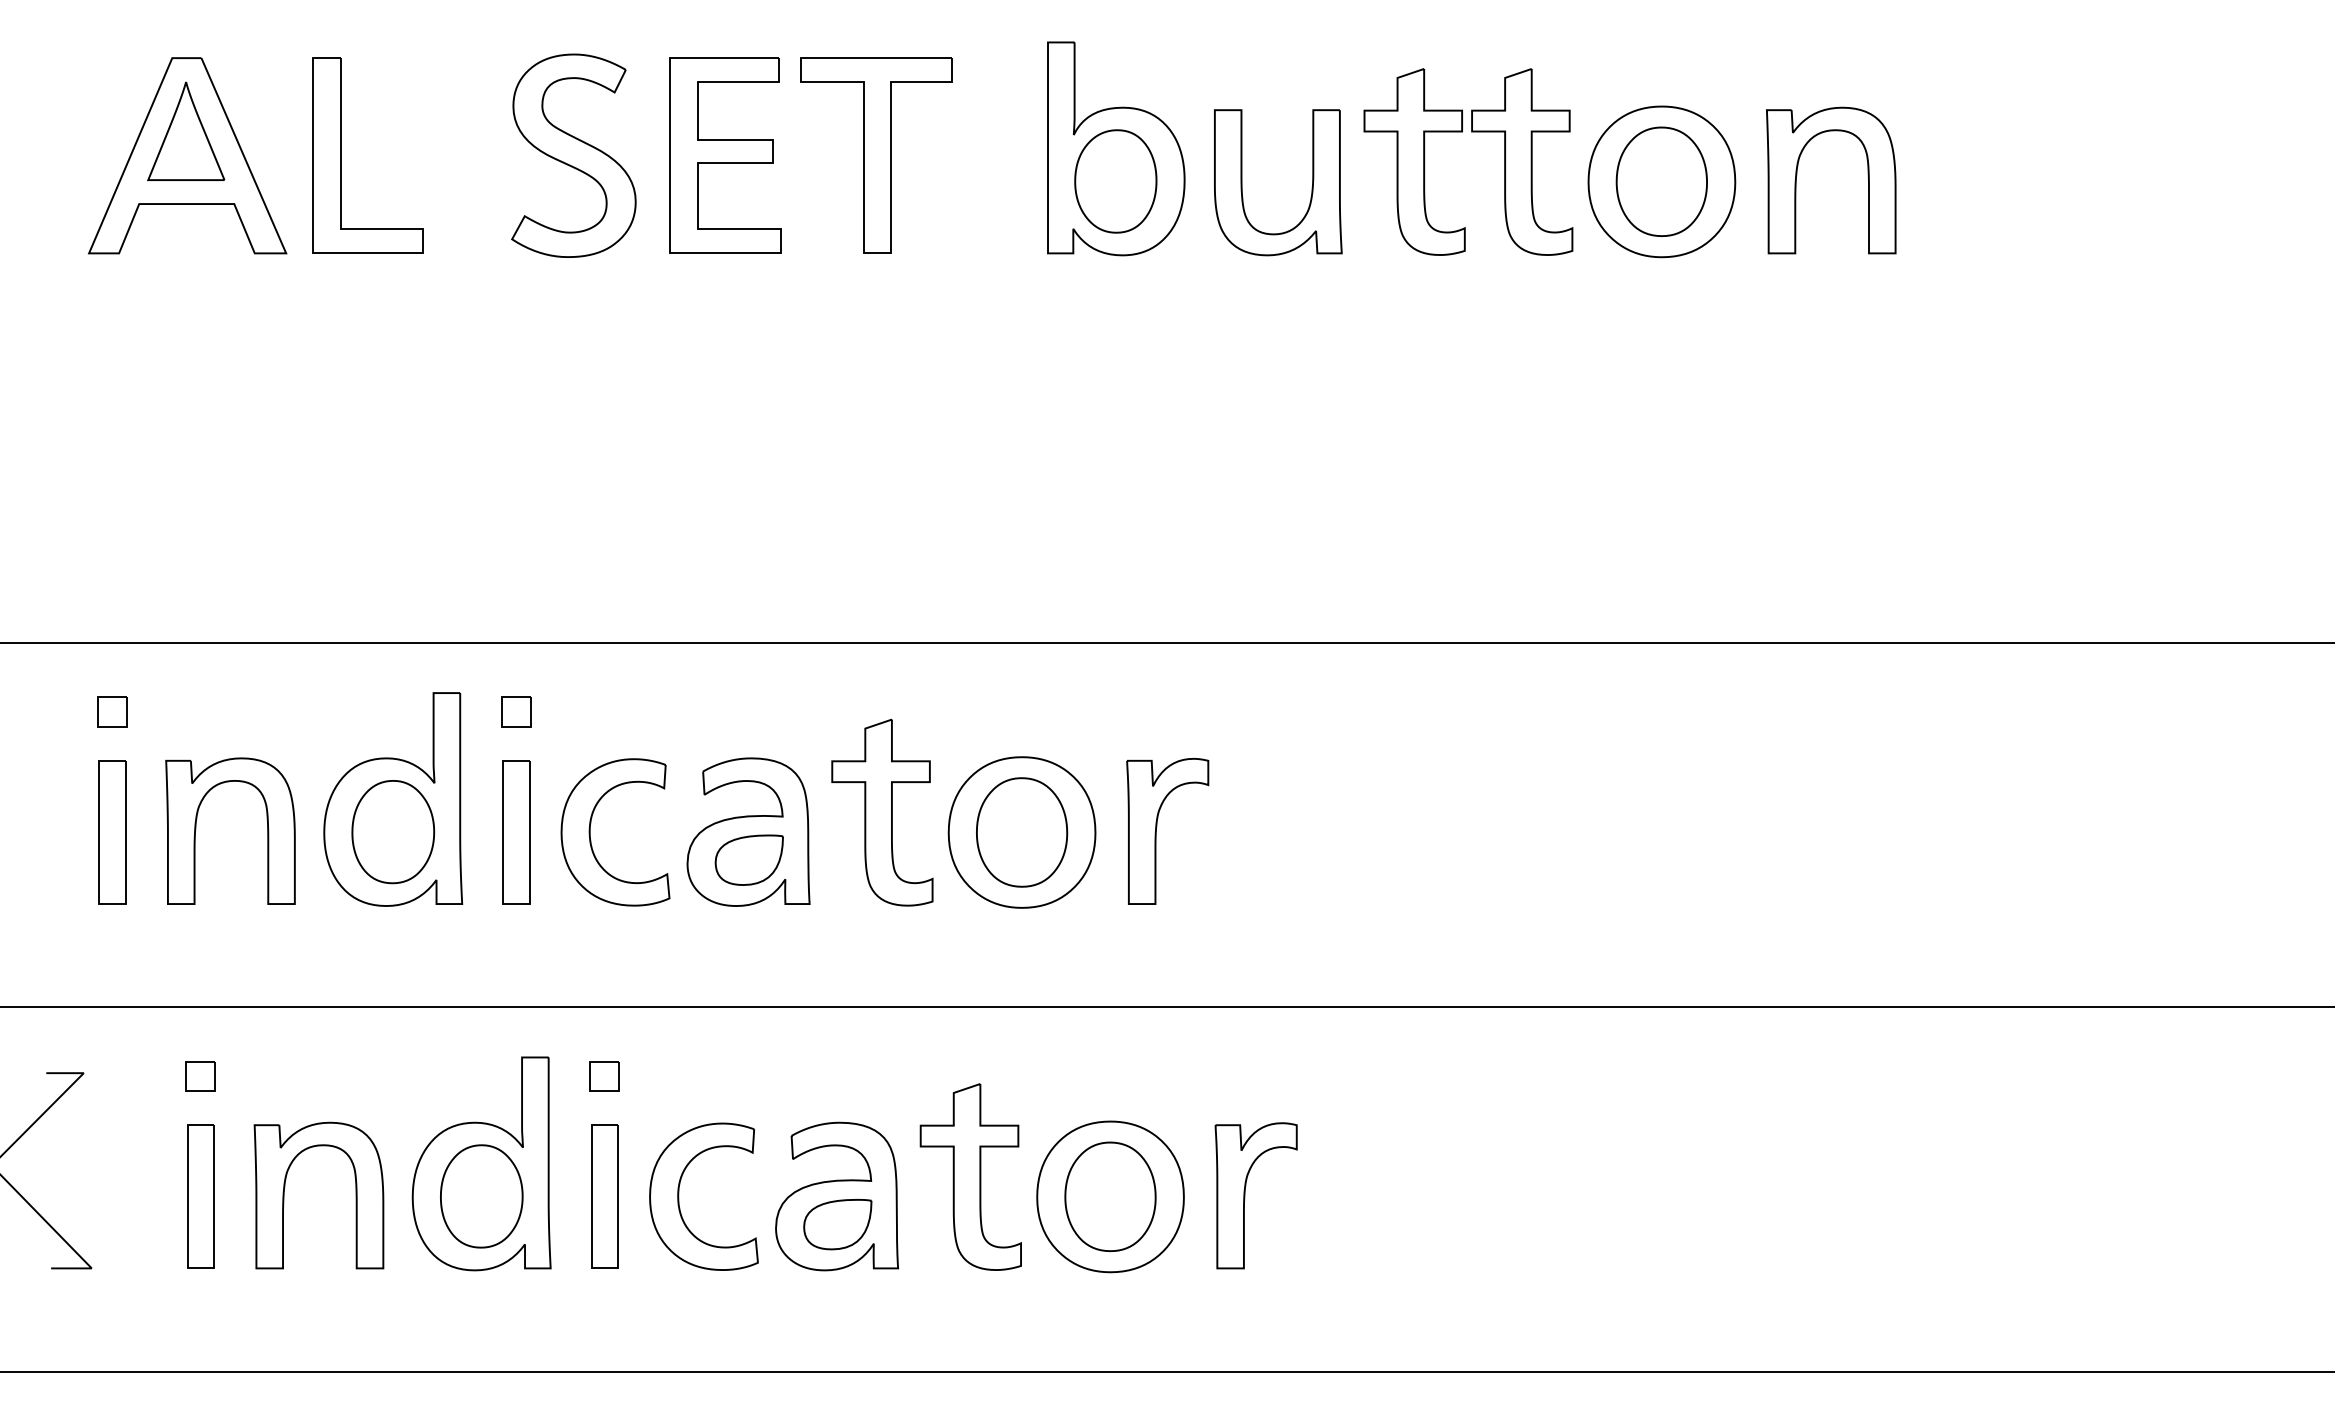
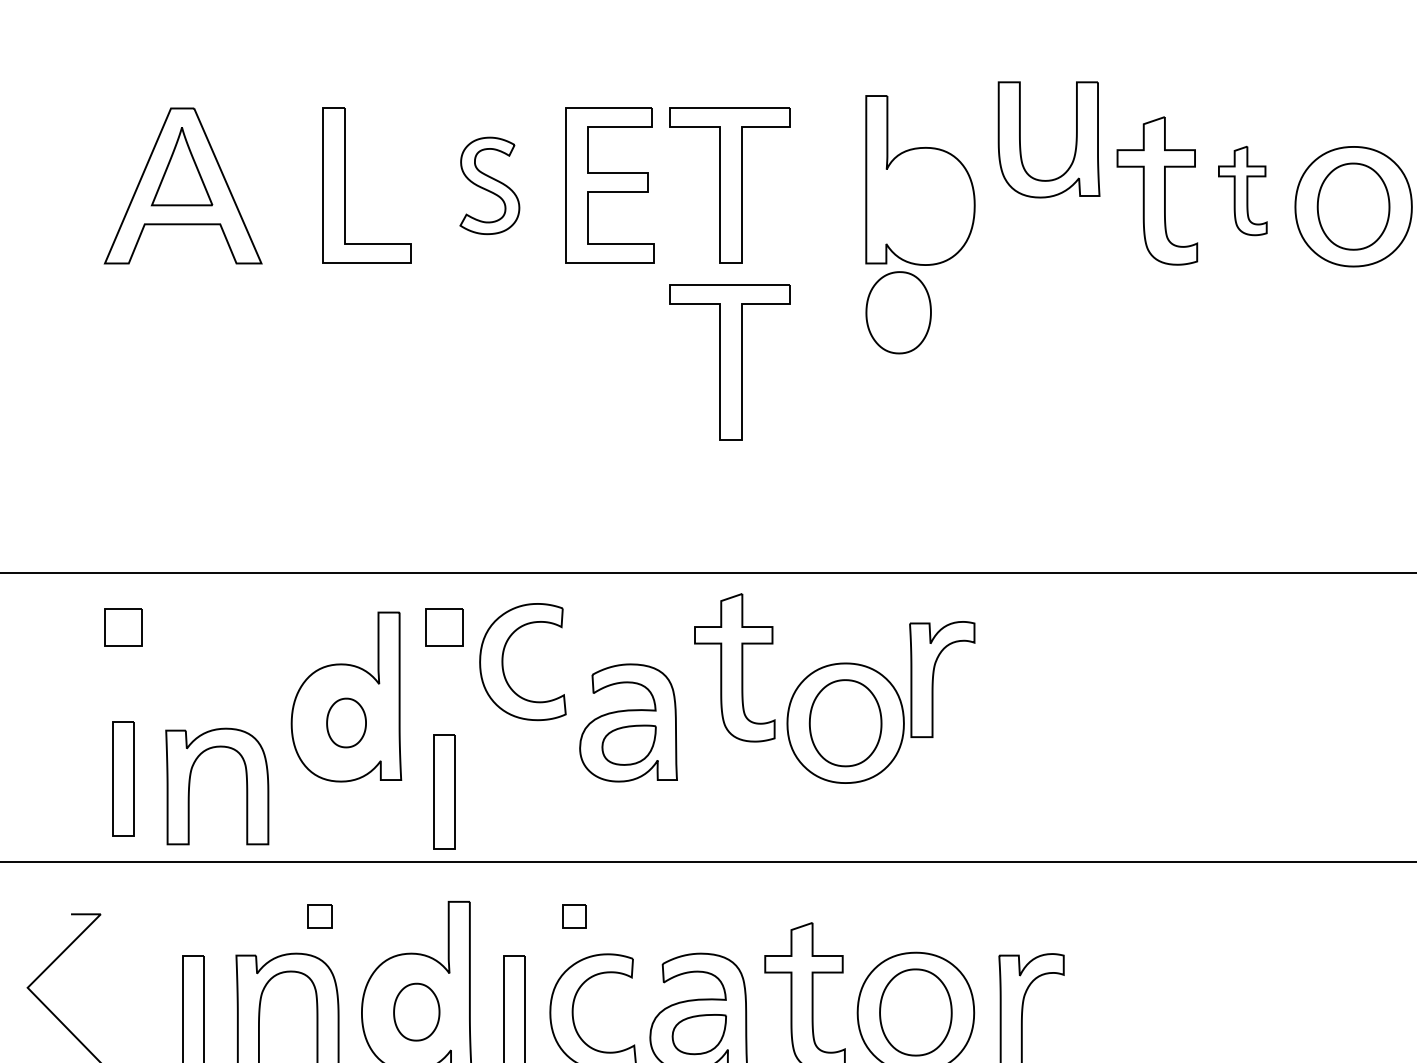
part: (341, 155) -> (345, 185), moved
part: (573, 155) -> (489, 185), size x0.6
part: (1522, 161) -> (1242, 190), size x0.6
part: (1115, 181) -> (898, 312), moved
part: (1311, 187) -> (1075, 143), moved
part: (876, 377) -> (730, 362), added
part: (112, 711) -> (123, 627), size x1.6
part: (516, 711) -> (444, 627), size x1.6
part: (882, 812) -> (734, 667), moved
part: (1157, 827) -> (934, 676), moved
part: (196, 829) -> (190, 785), moved
part: (112, 832) -> (123, 778), moved
part: (393, 832) -> (346, 723), size x0.6
part: (516, 832) -> (444, 792), moved
part: (590, 832) -> (503, 662), moved
part: (200, 1076) -> (319, 916), moved
part: (604, 1076) -> (574, 916), moved
part: (481, 1196) -> (416, 1012), size x0.7

